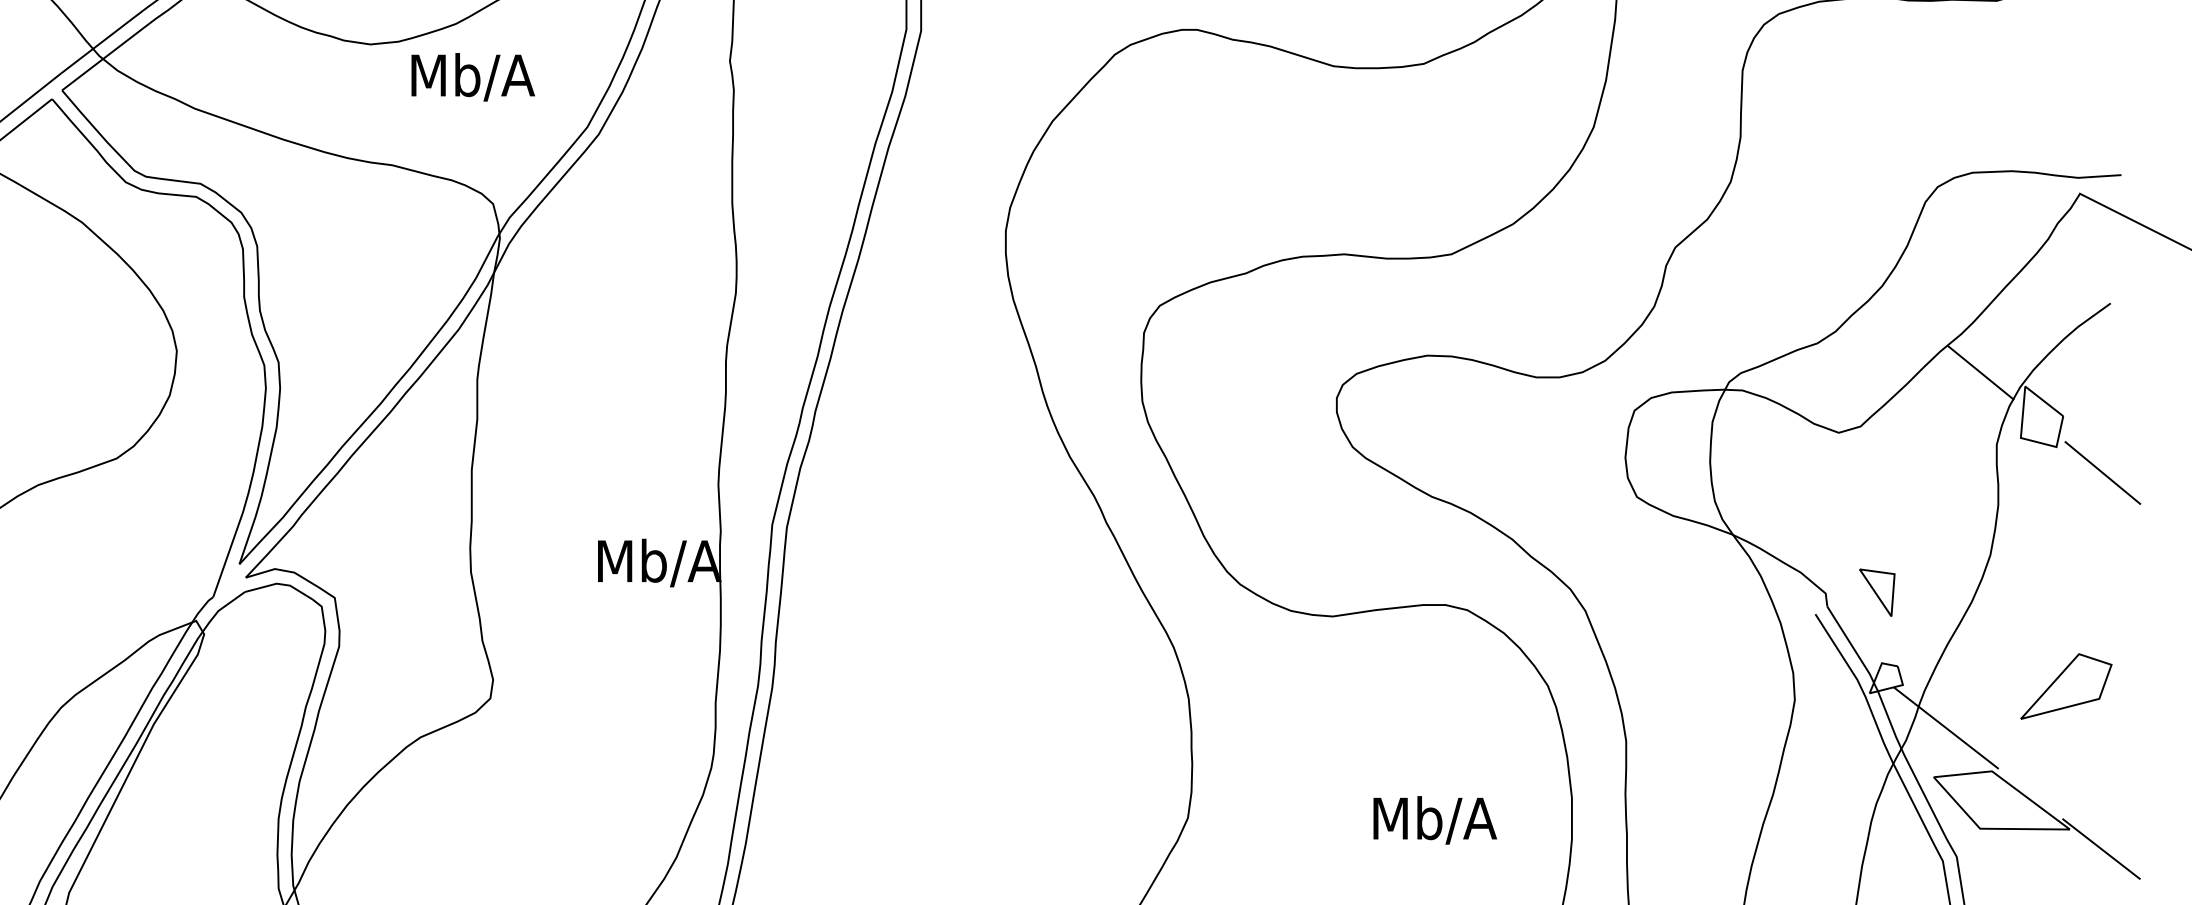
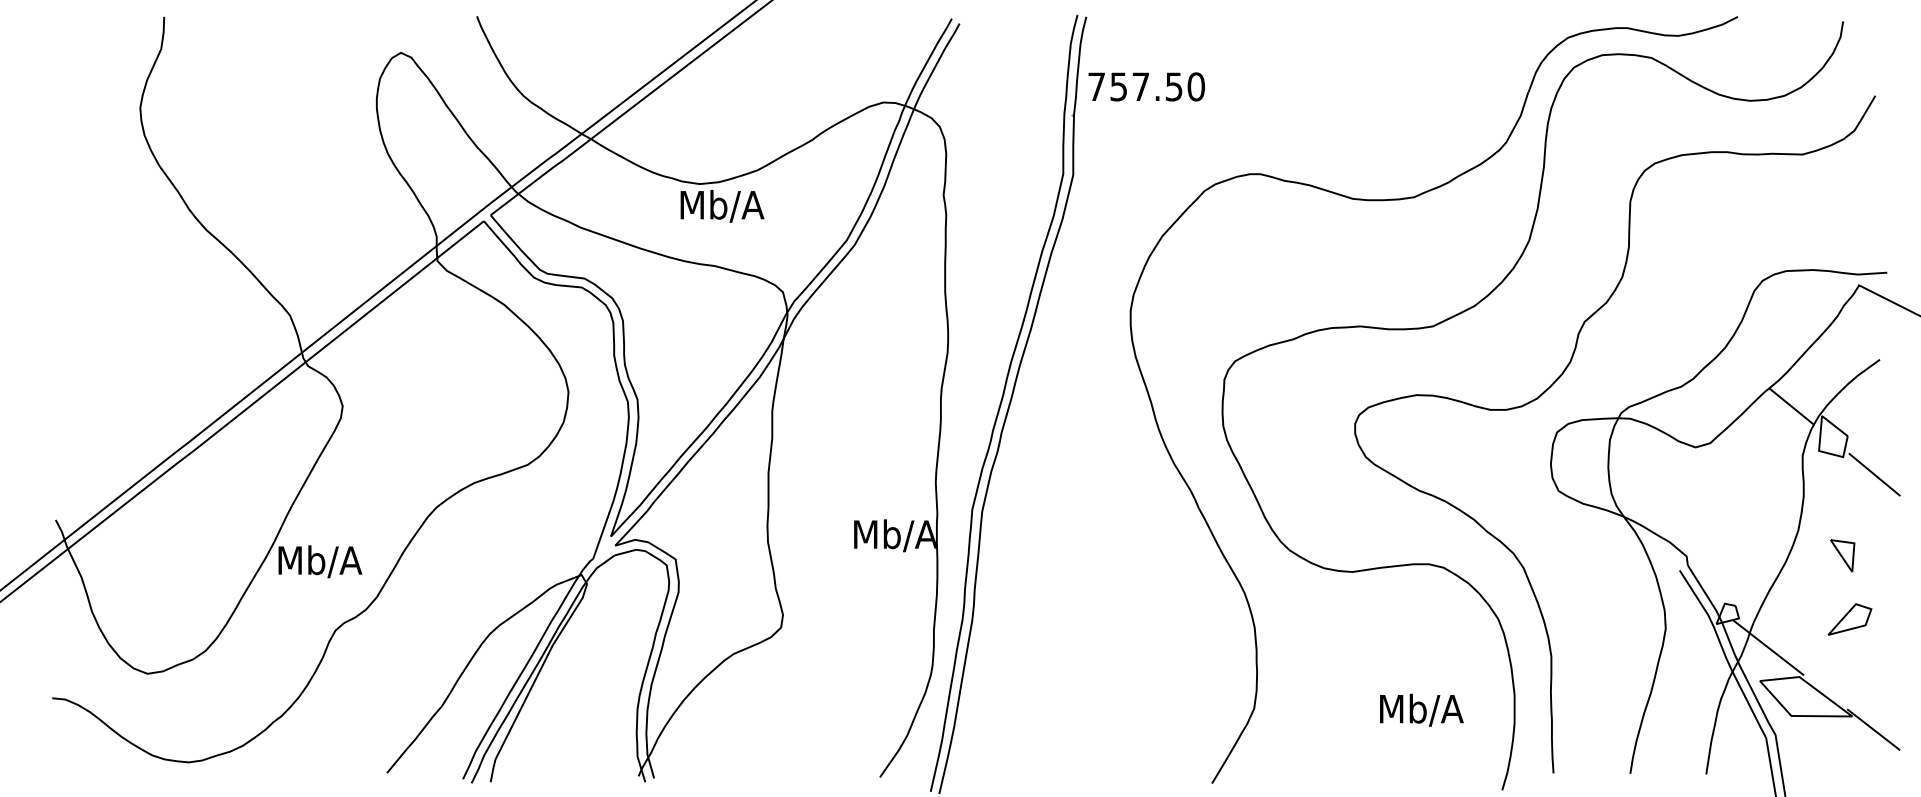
text: (473, 77) -> (722, 206), moved
part: (1877, 592) -> (1842, 555), moved
part: (2065, 686) -> (1849, 619), size x0.7

